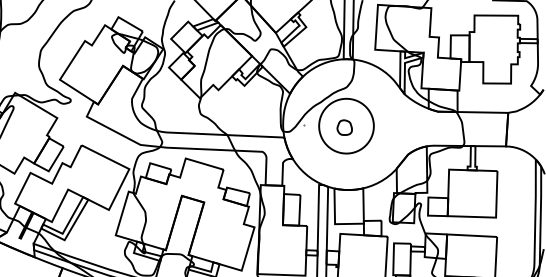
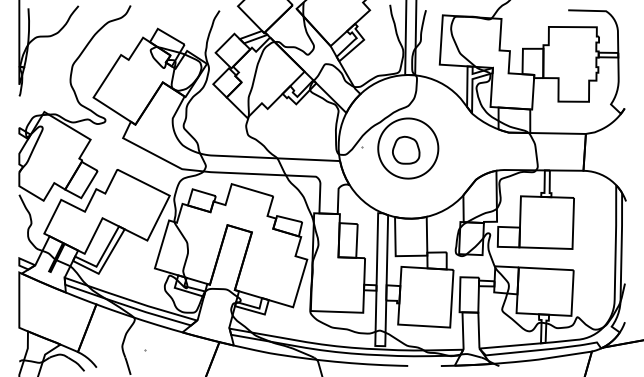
part: (344, 127) -> (406, 149), size x1.67

